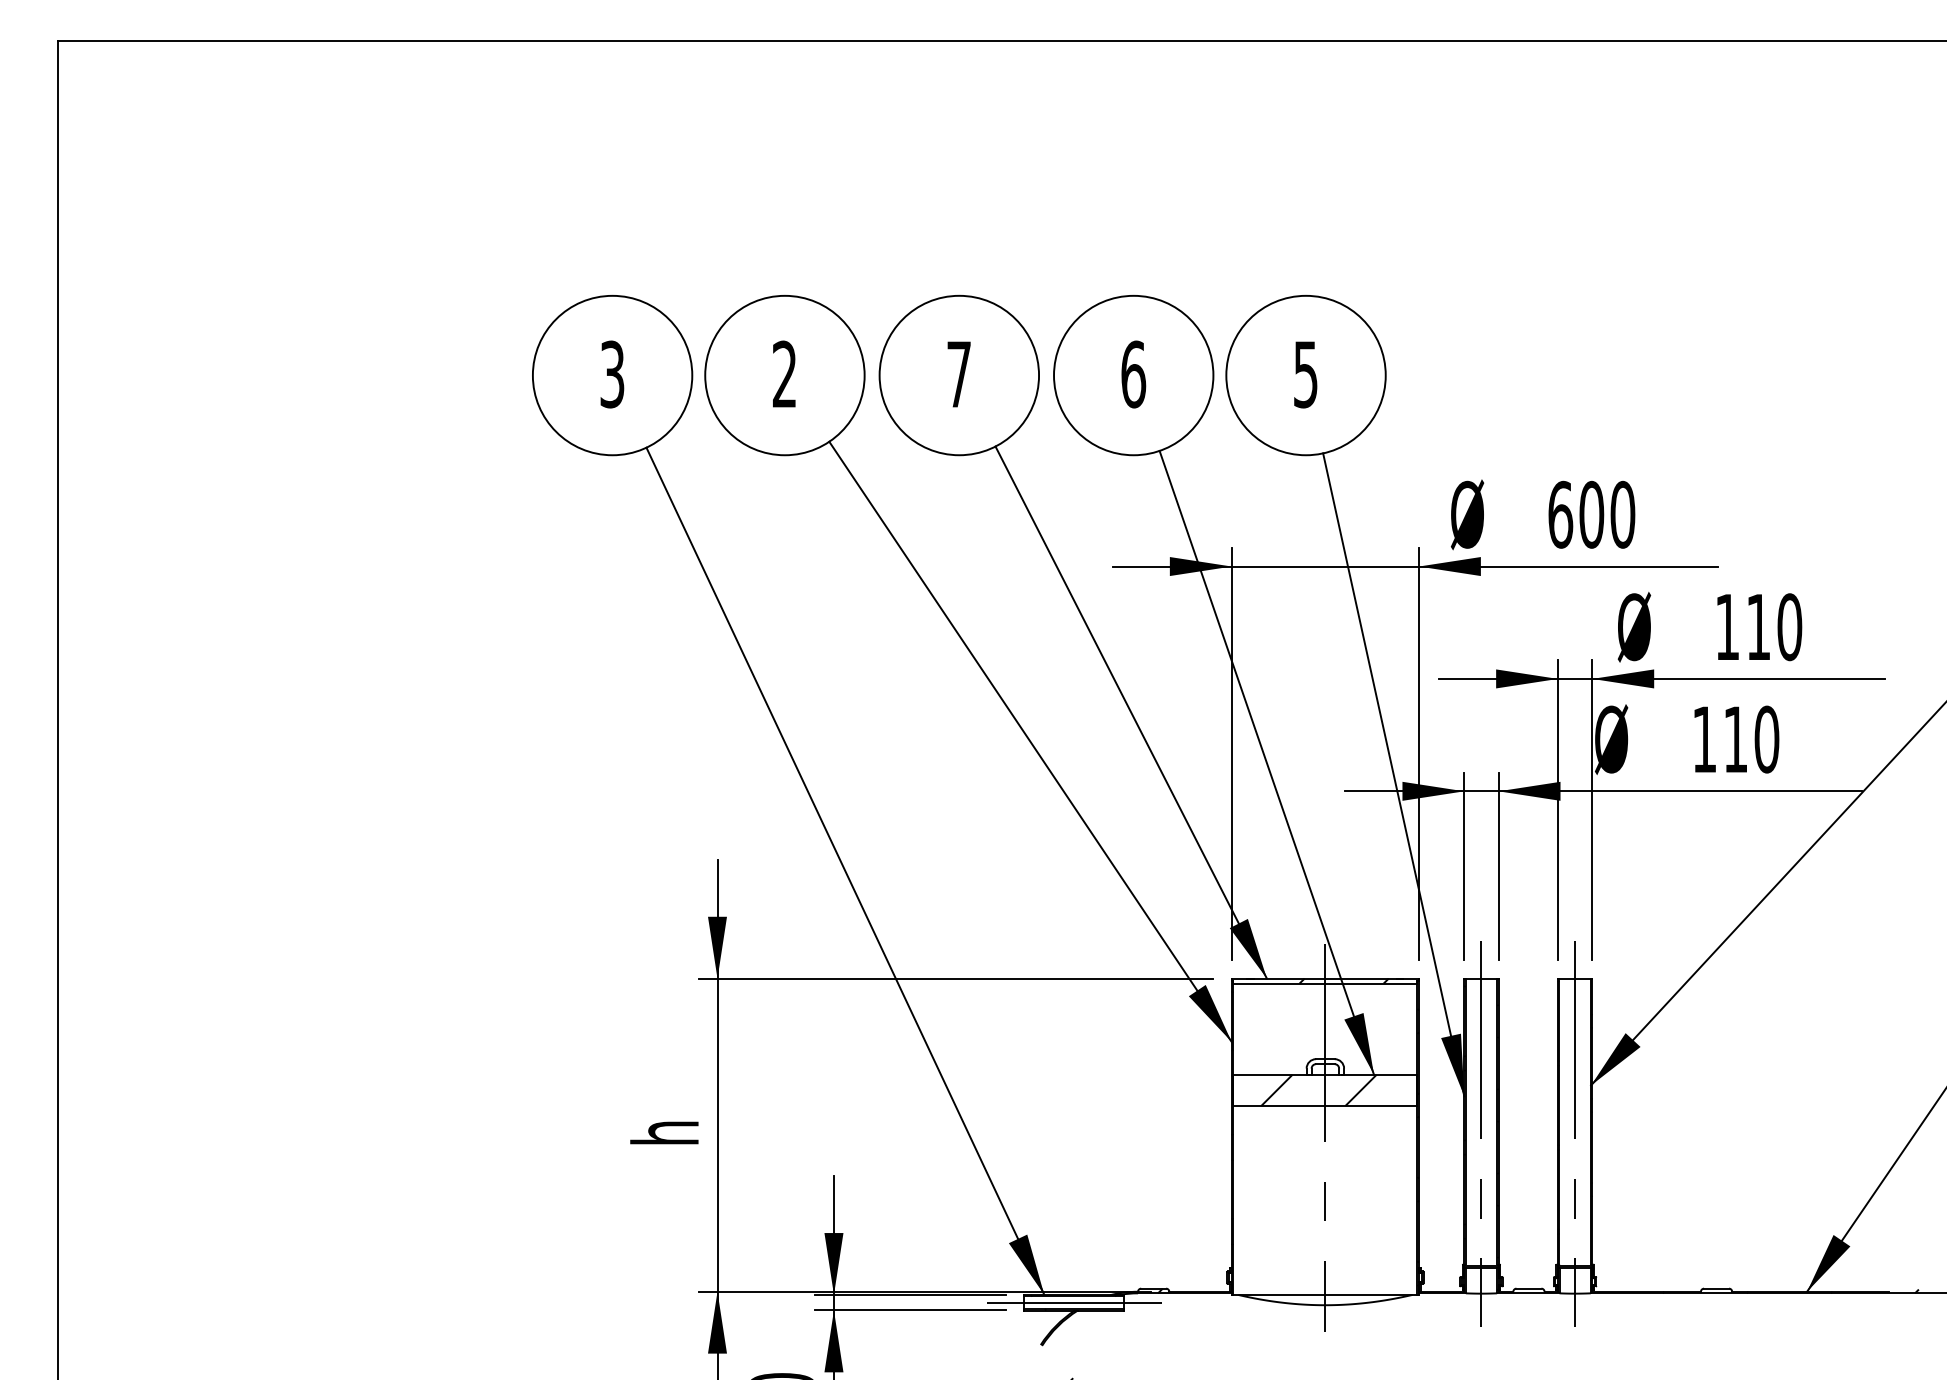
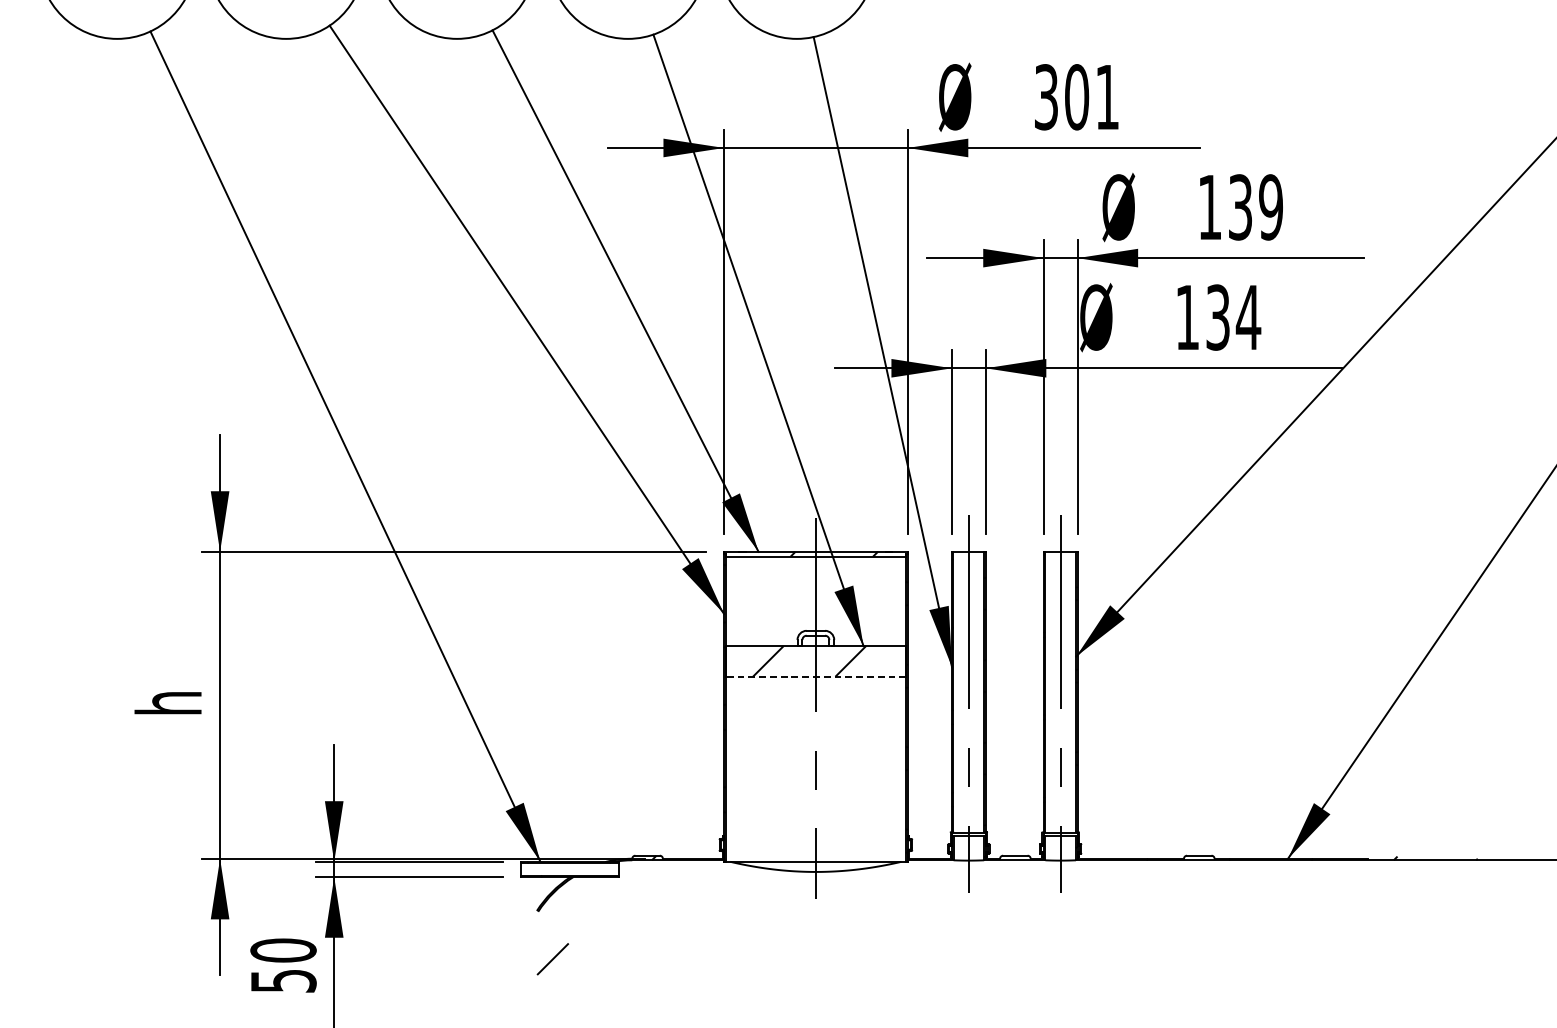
text: (1591, 514) -> (1076, 96), 600 -> 301
text: (1774, 627) -> (1256, 207), 110 -> 139
text: (1751, 739) -> (1233, 317), 110 -> 134
line: (1324, 1106) -> (815, 677), solid -> dashed
line: (1073, 1302) -> (569, 869), removed

